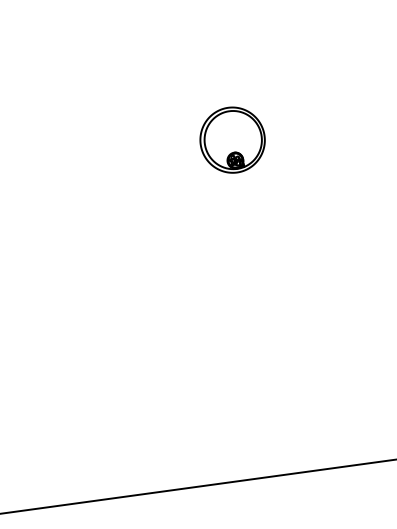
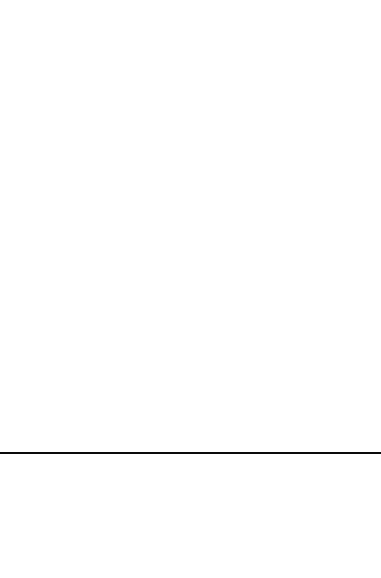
part: (232, 140) -> (274, 153), removed

